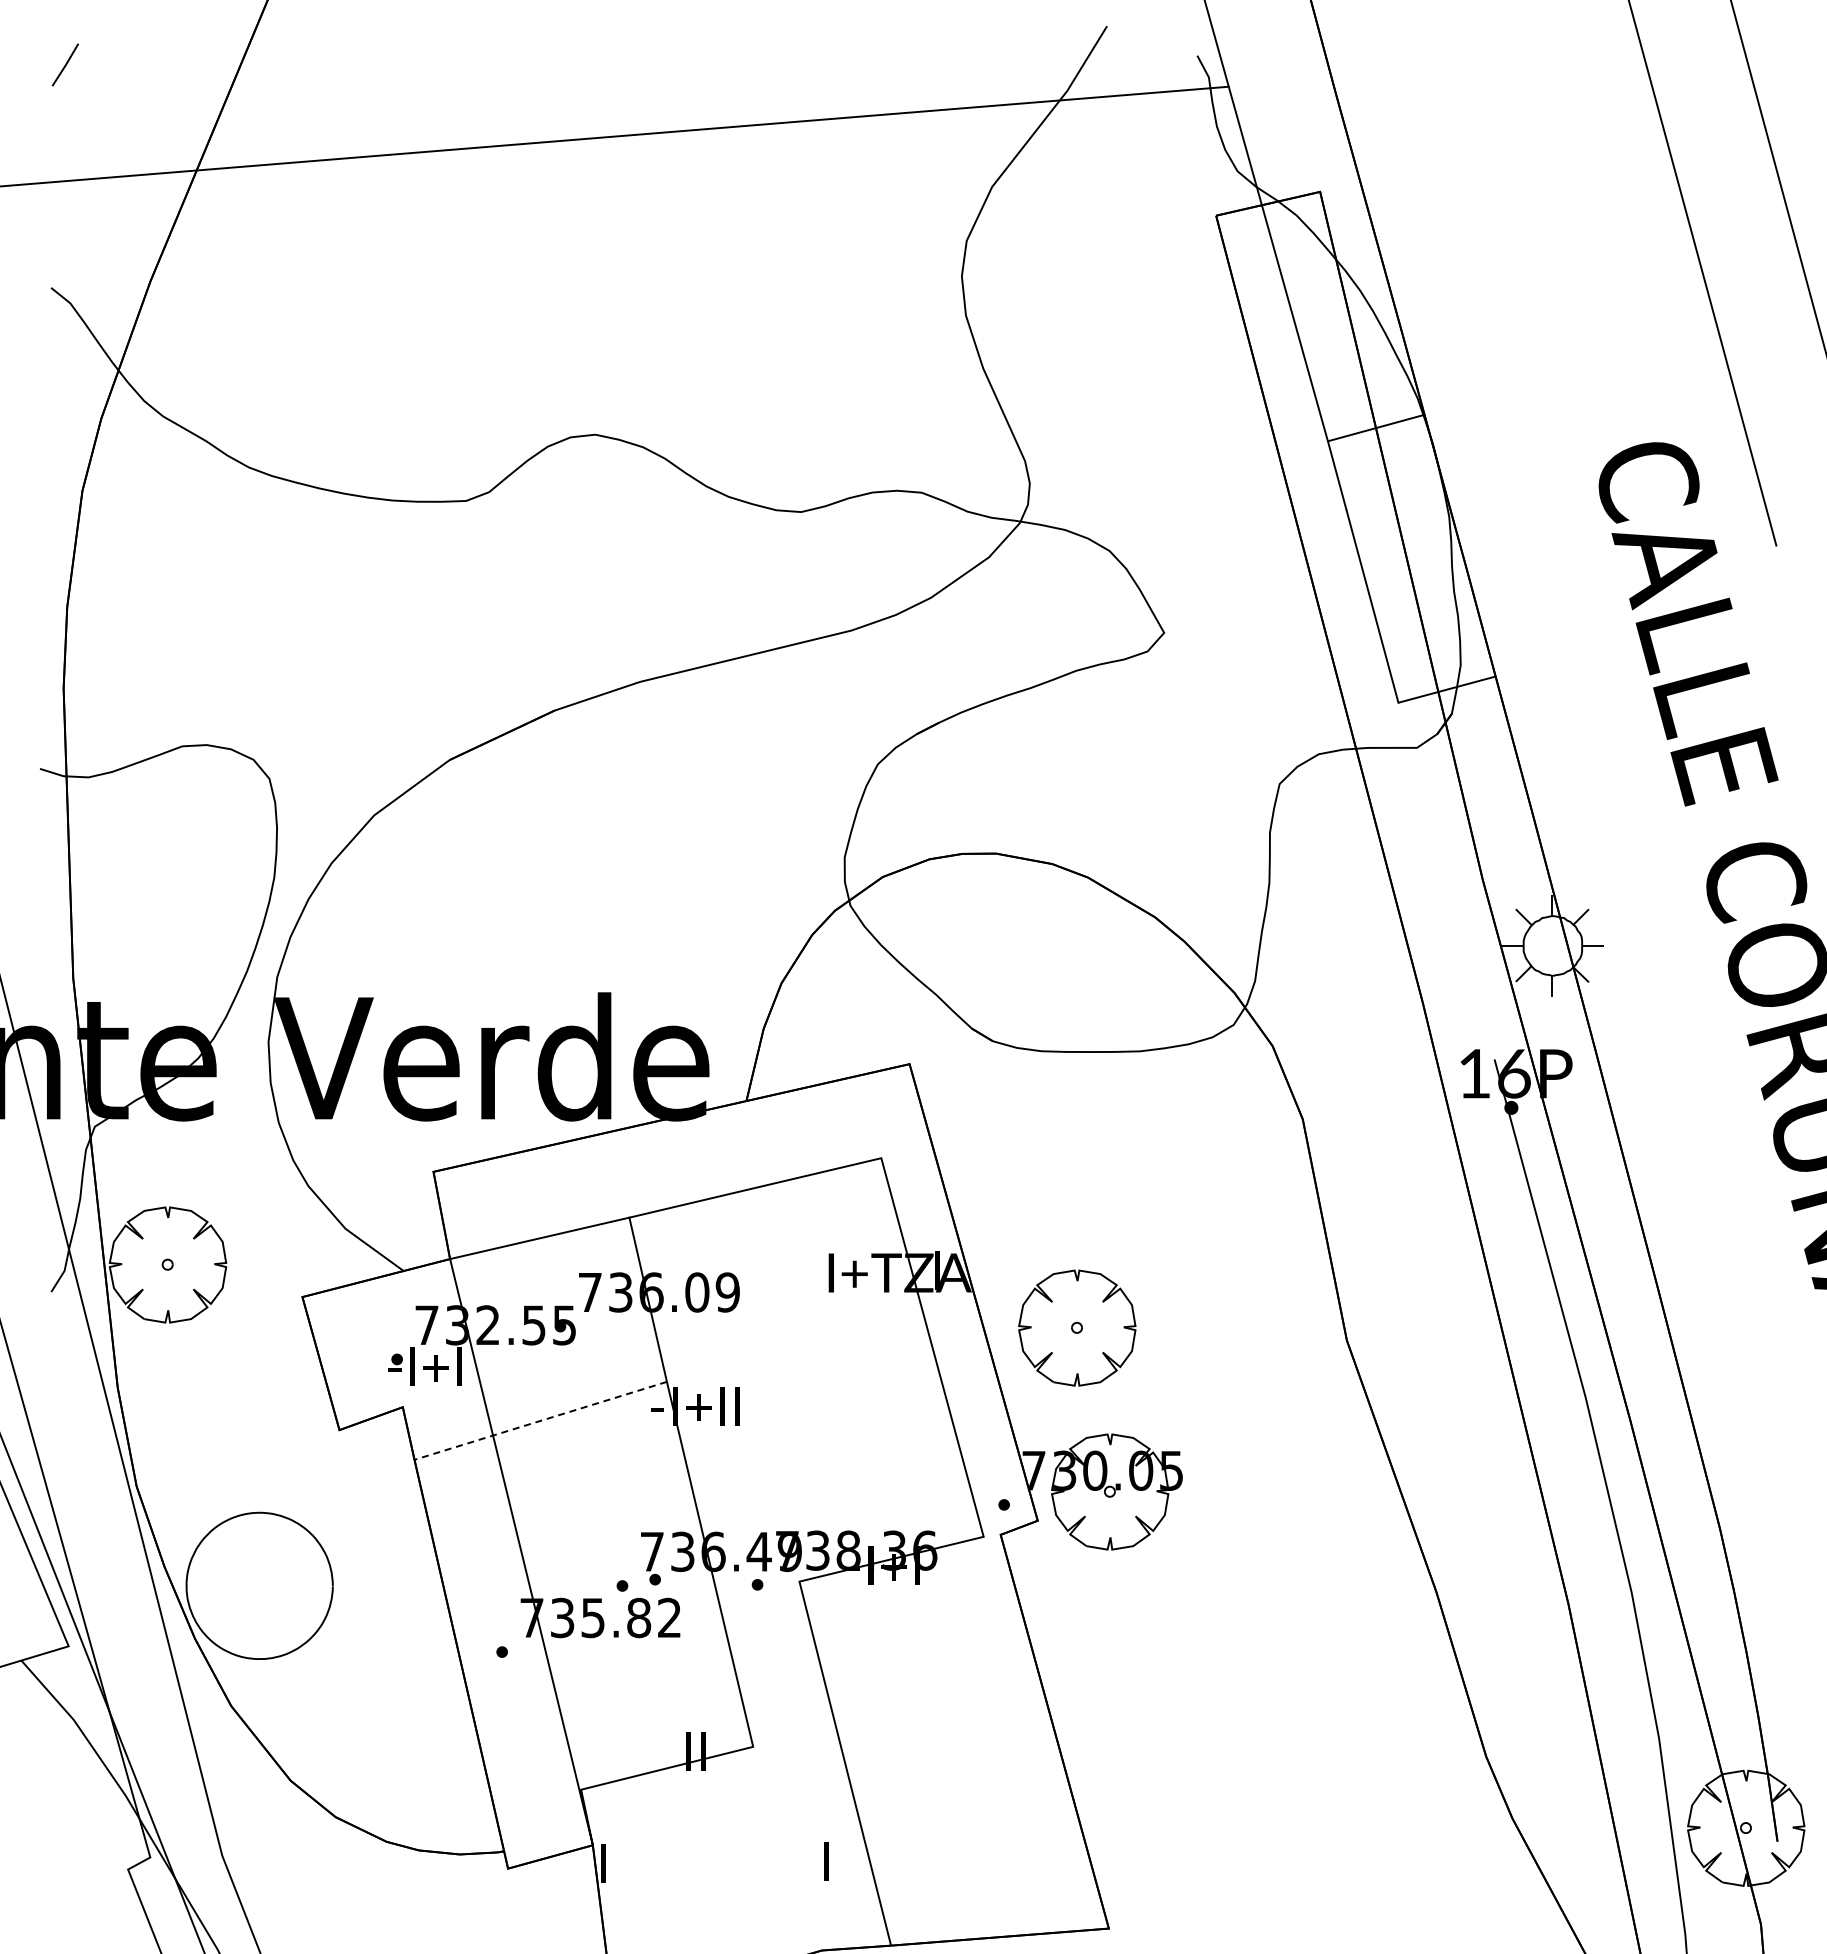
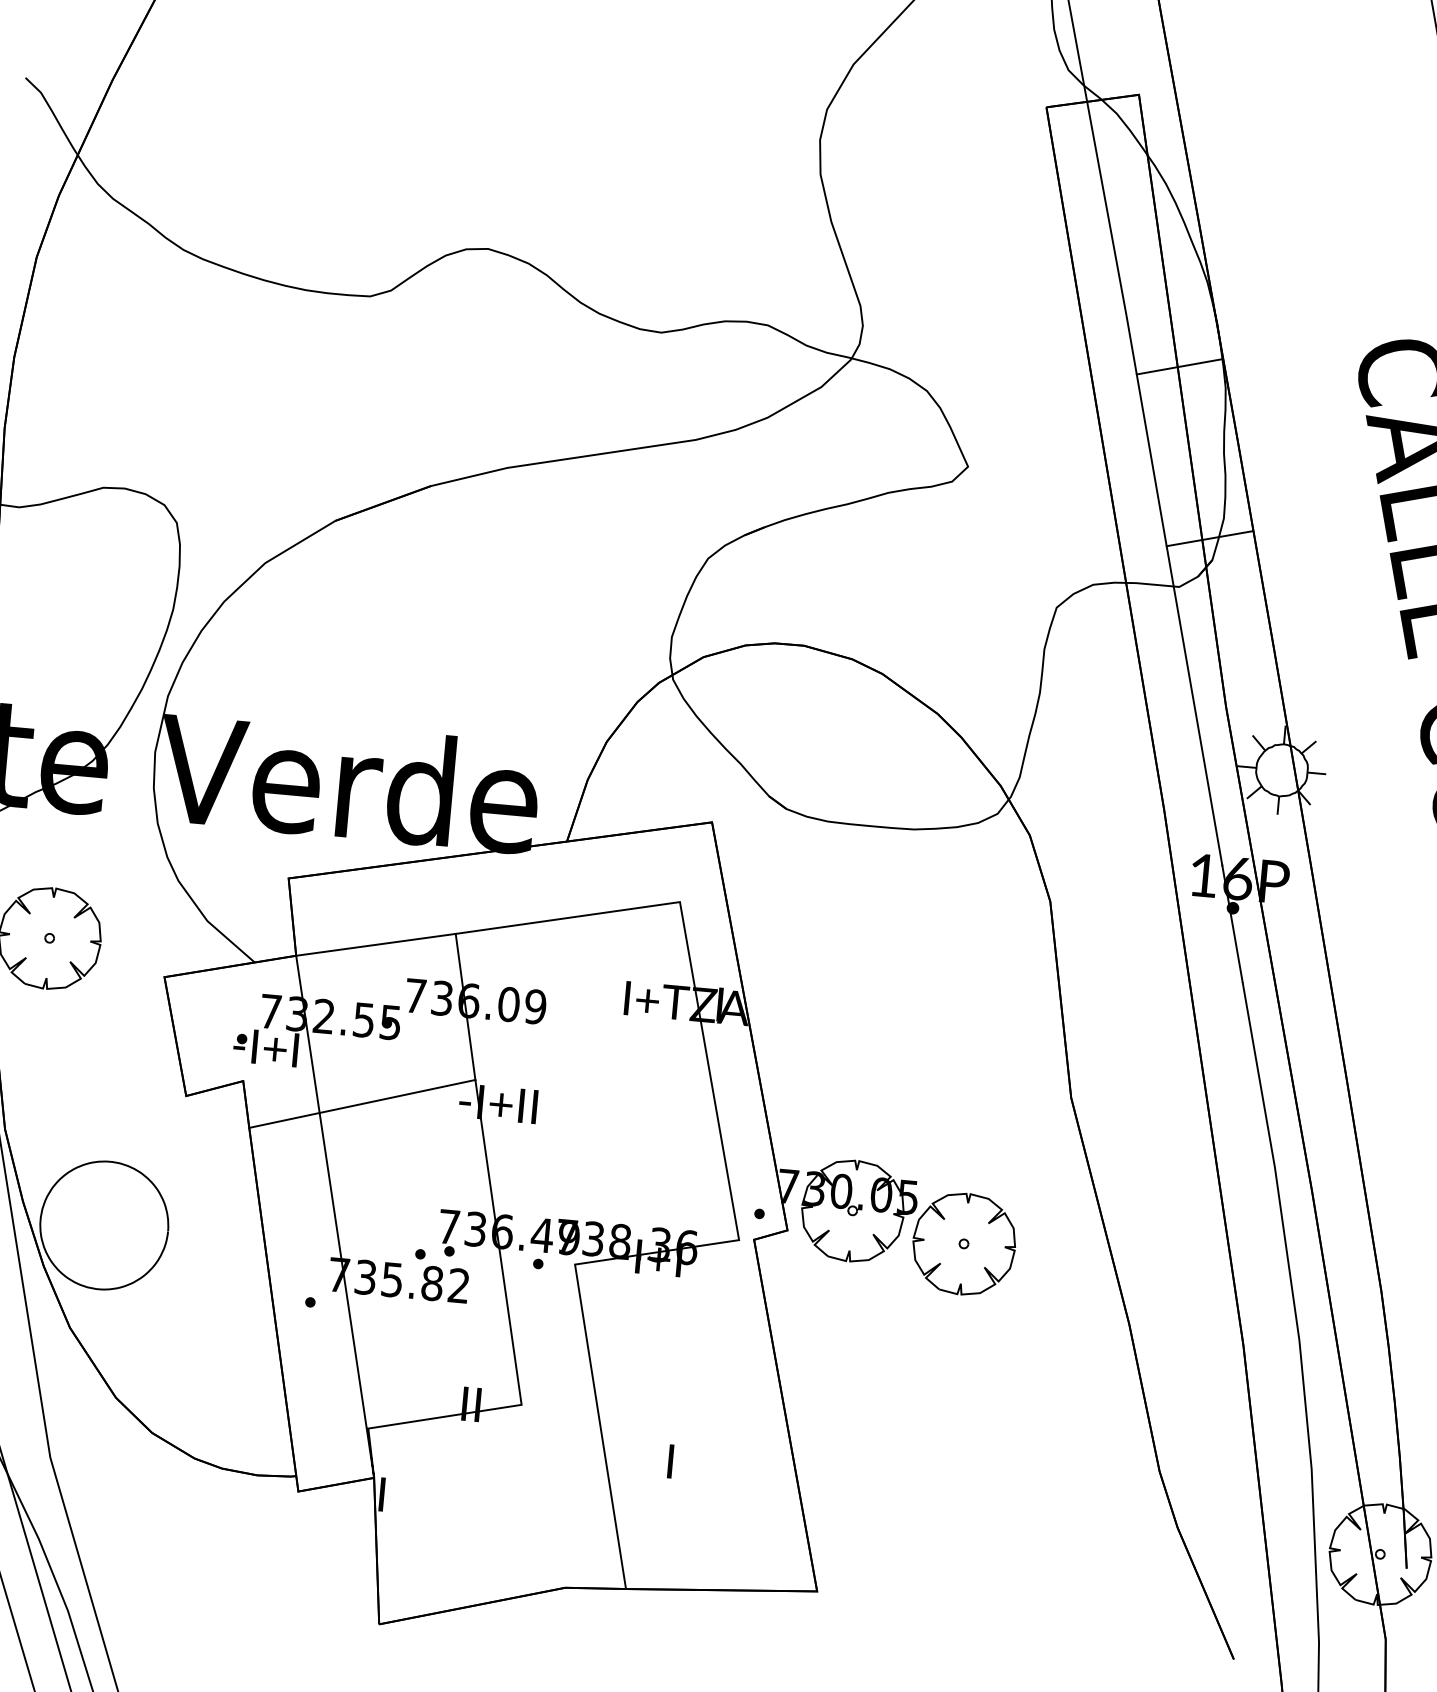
line: (1375, 427) -> (1179, 366), moved
line: (1446, 881) -> (1194, 705), added
part: (1077, 1327) -> (964, 1243), moved
line: (540, 1421) -> (362, 1104), dashed -> solid
text: (826, 1861) -> (670, 1461), moved

